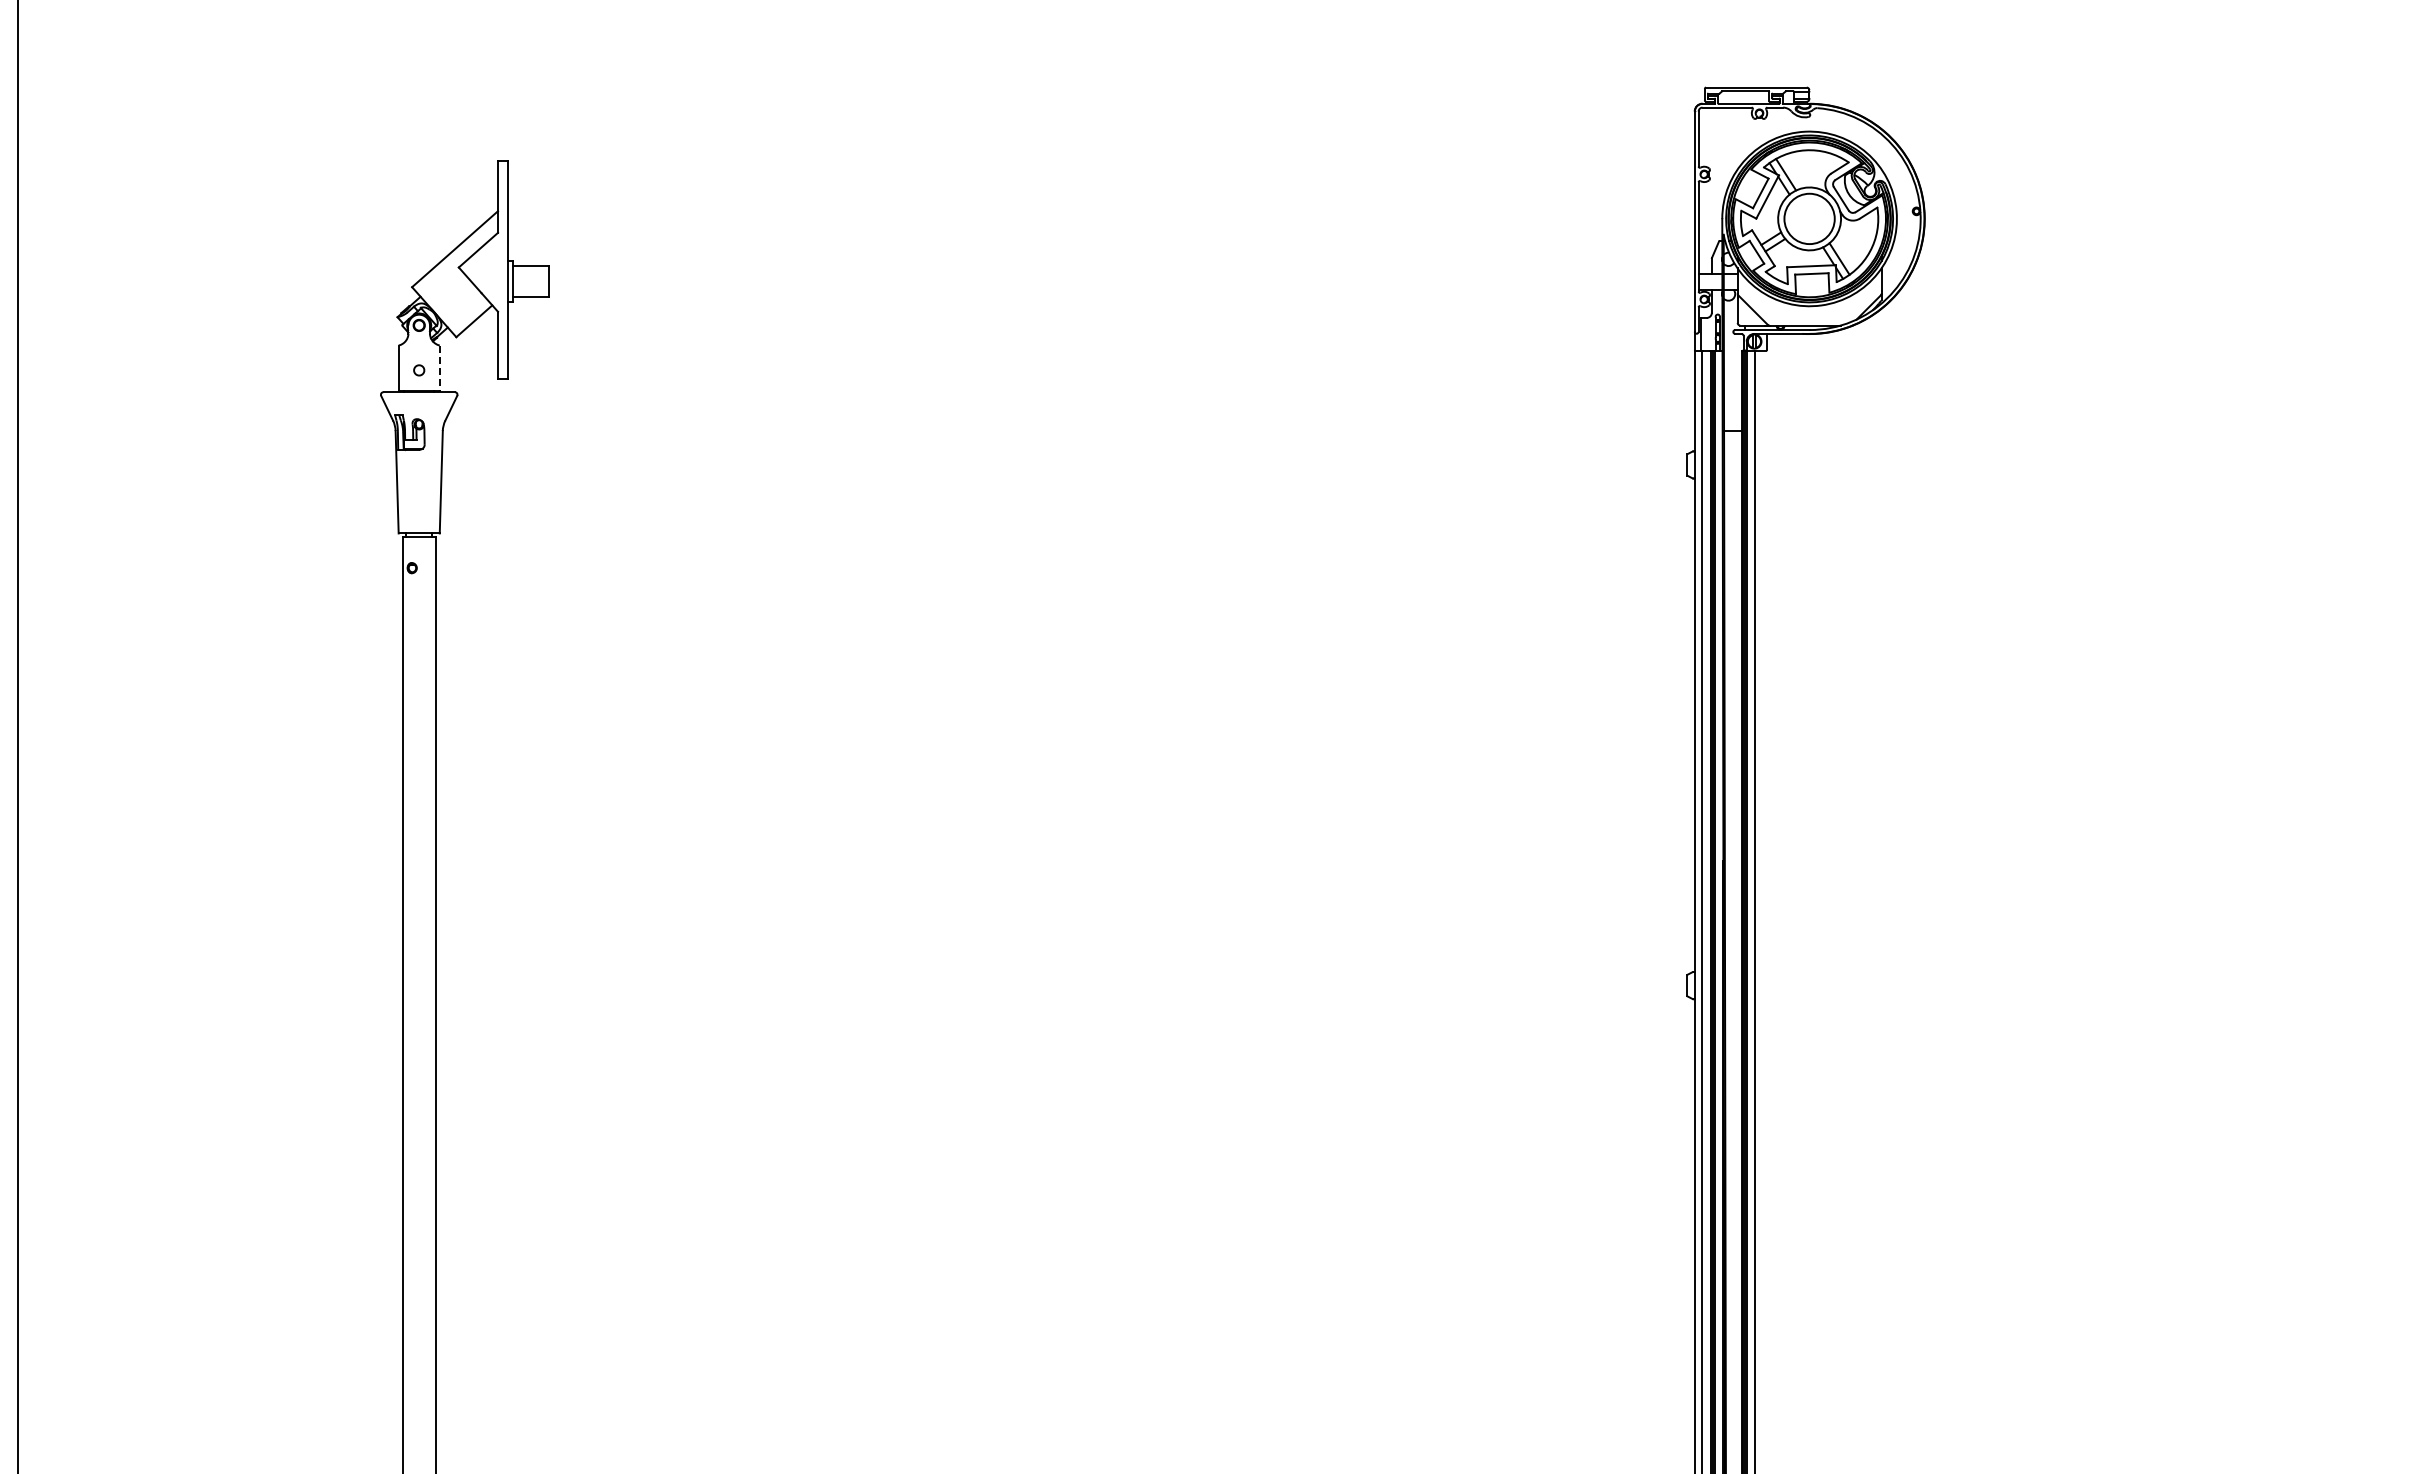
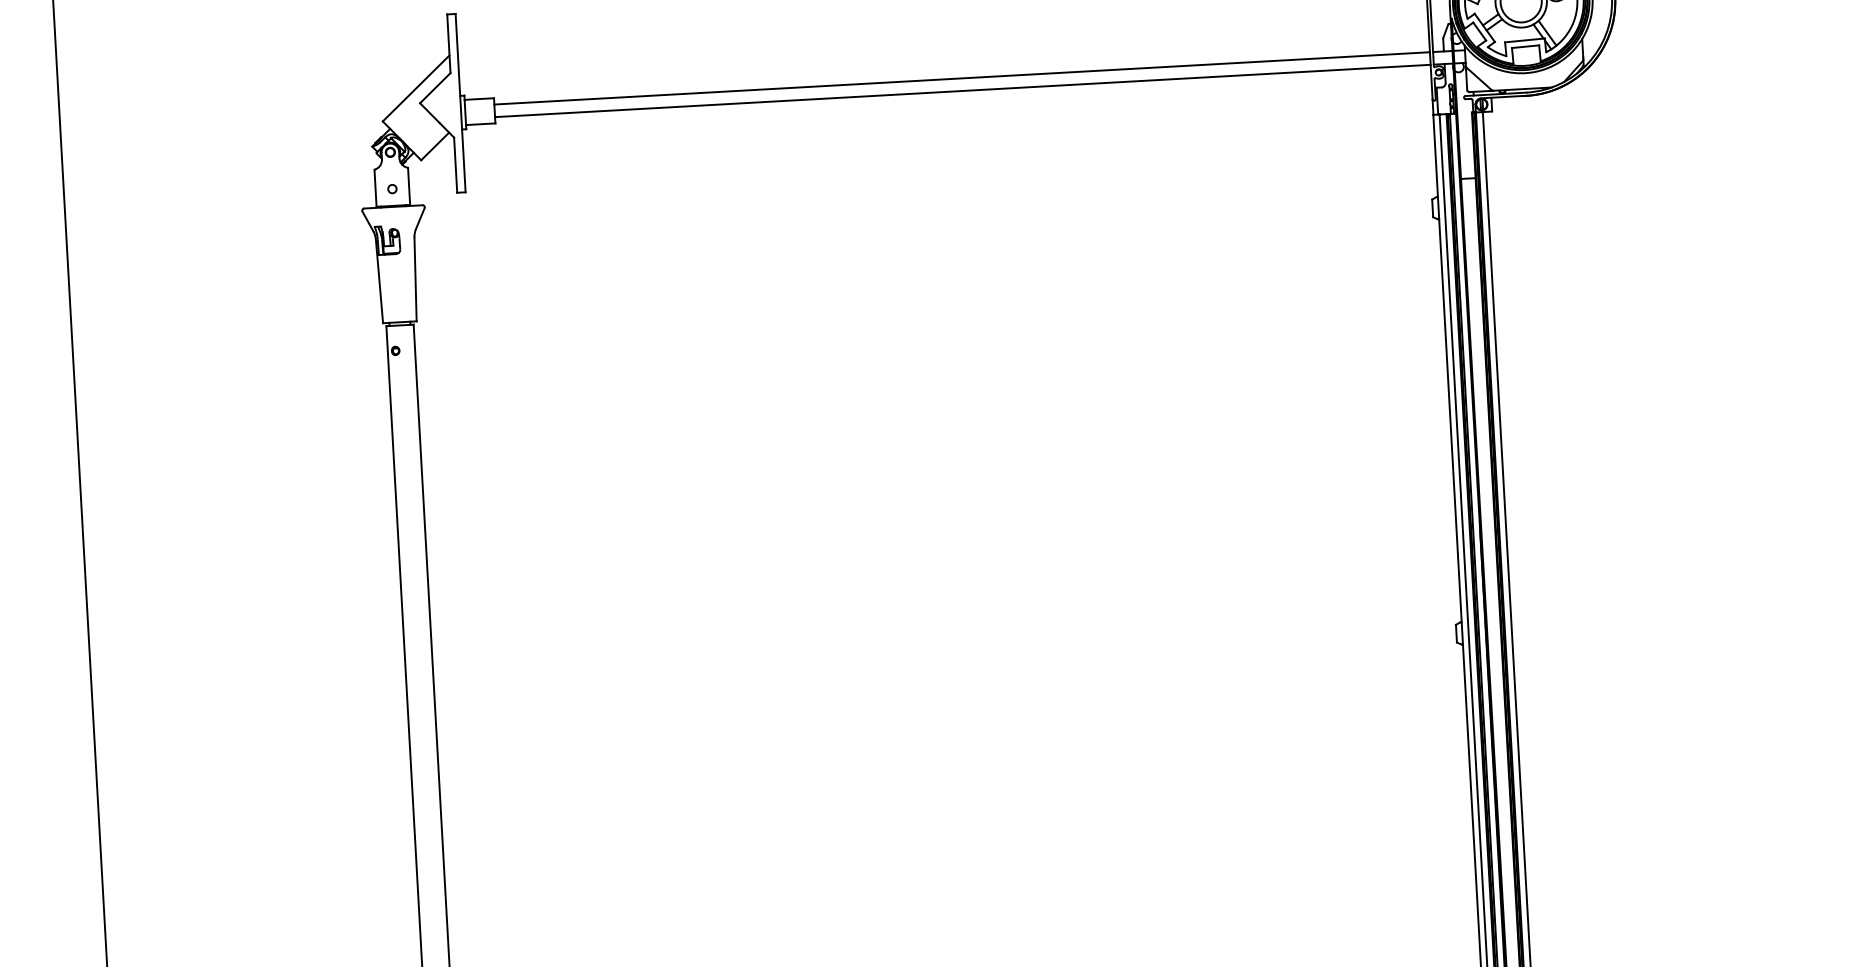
line: (1121, 274) -> (961, 78), added
line: (1121, 289) -> (962, 90), added
line: (439, 368) -> (408, 186), dashed -> solid

